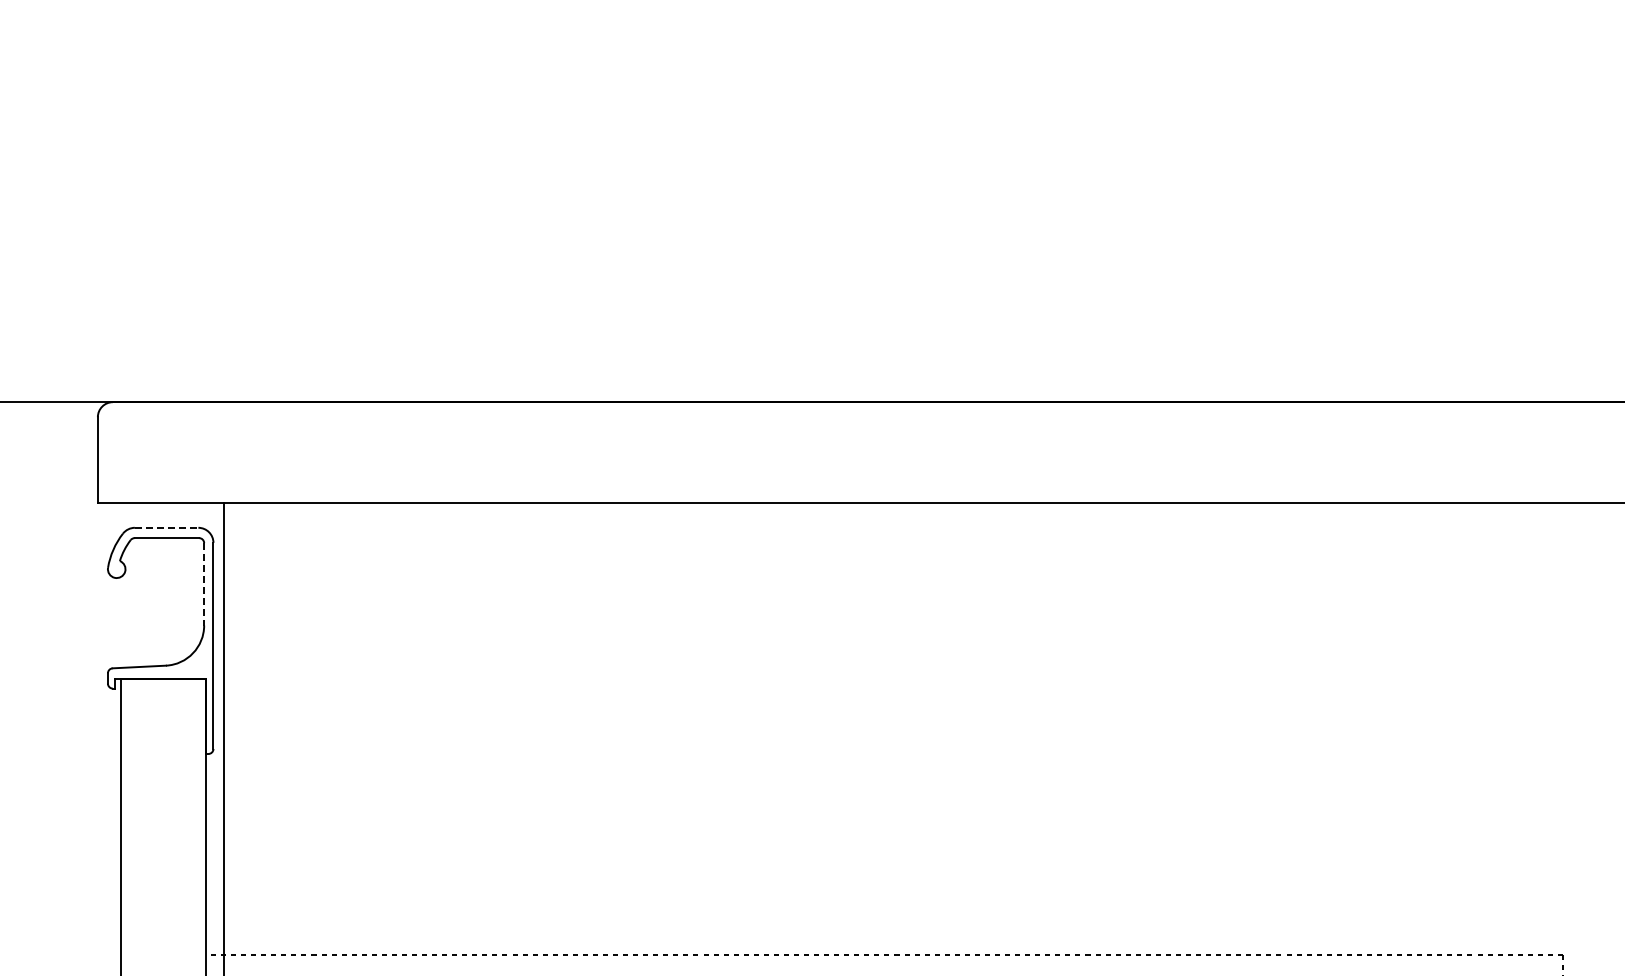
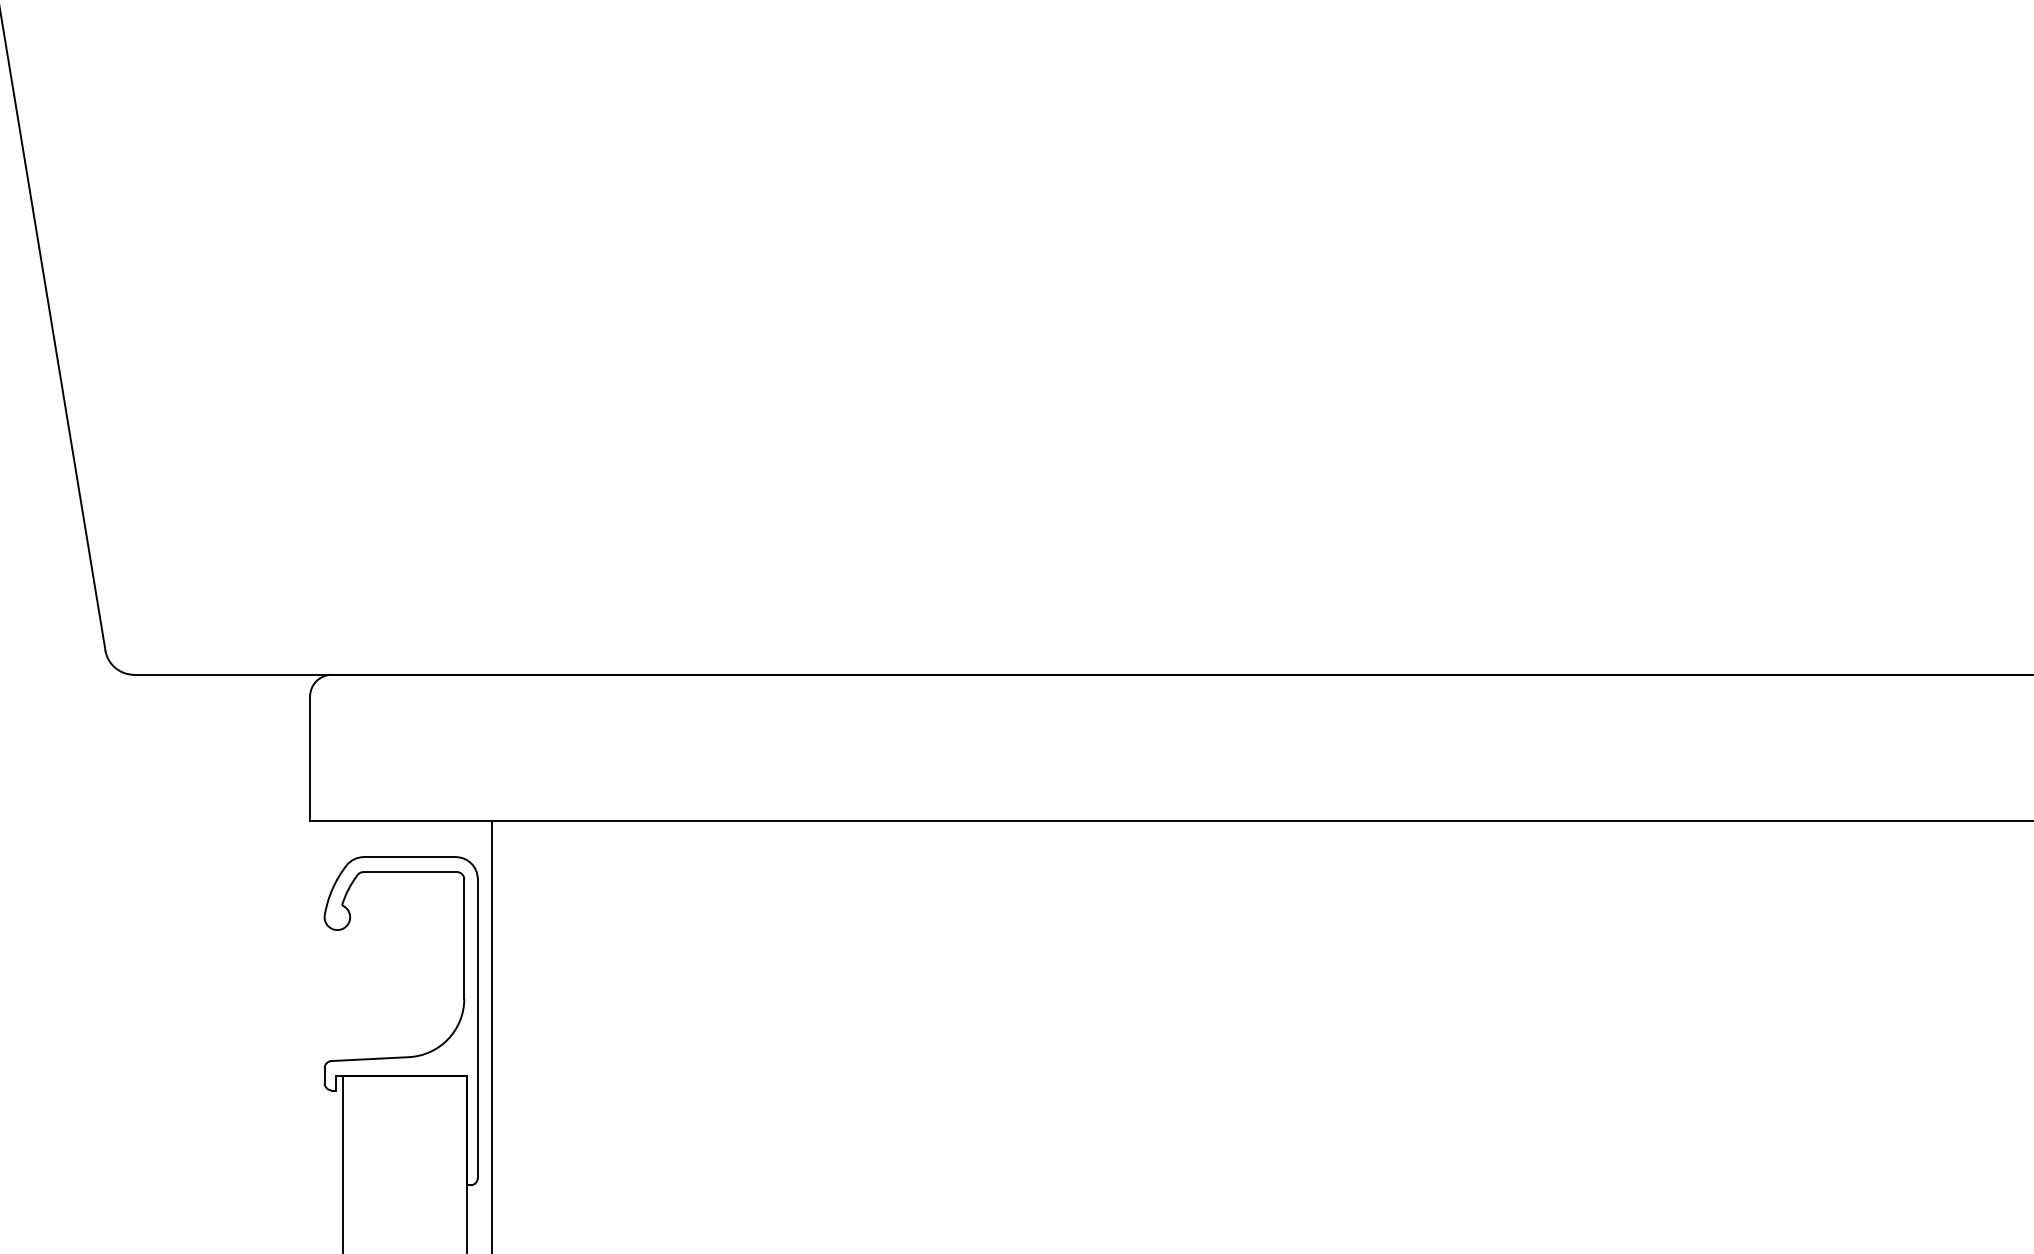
line: (166, 527) -> (409, 856), dashed -> solid
line: (204, 584) -> (464, 939), dashed -> solid

